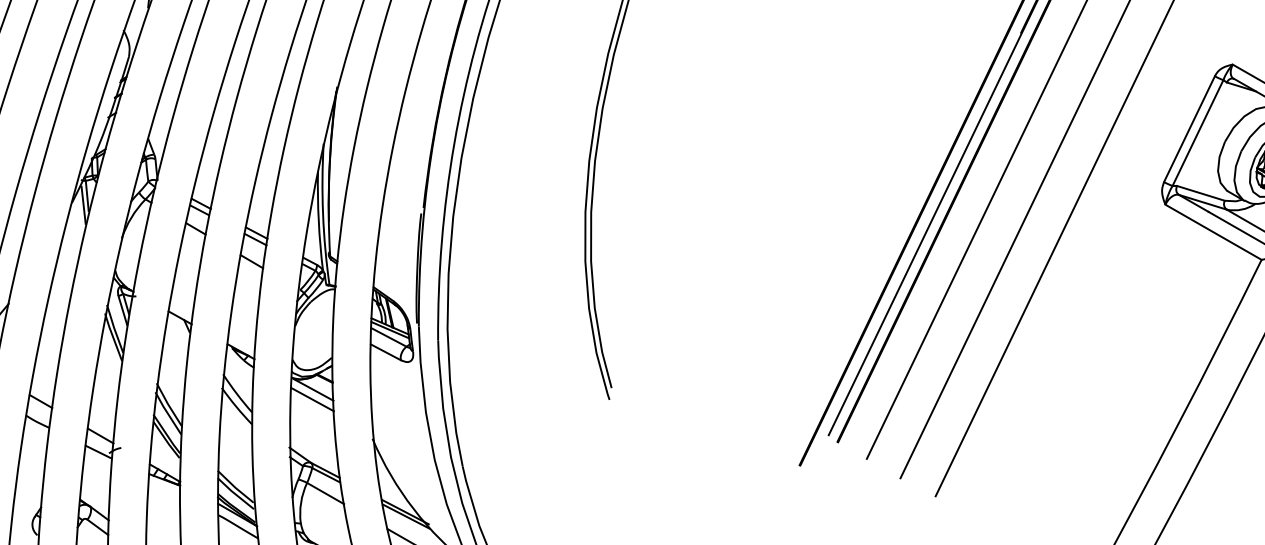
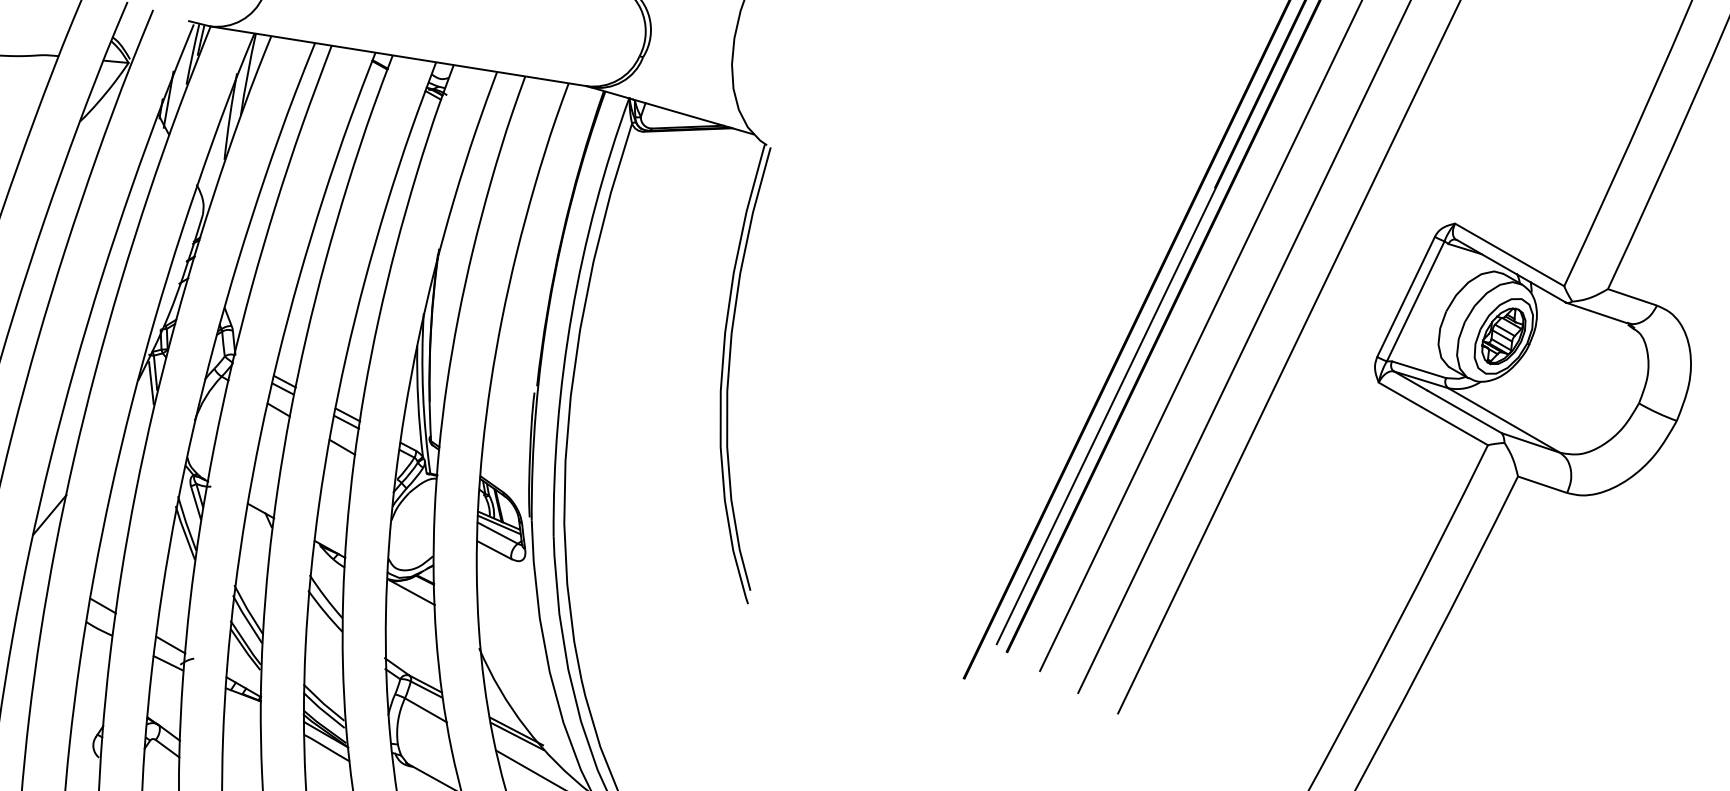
line: (312, 399) -> (411, 603), removed

